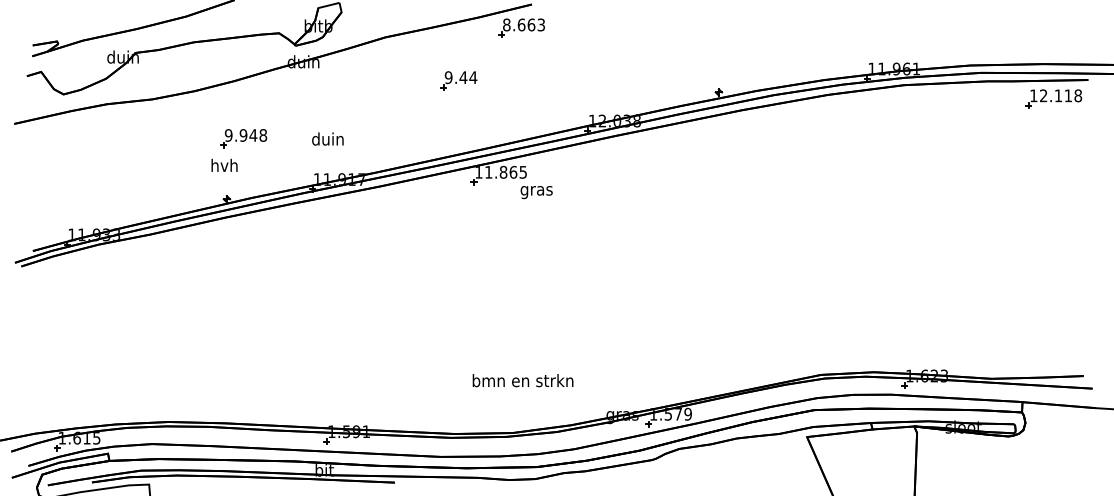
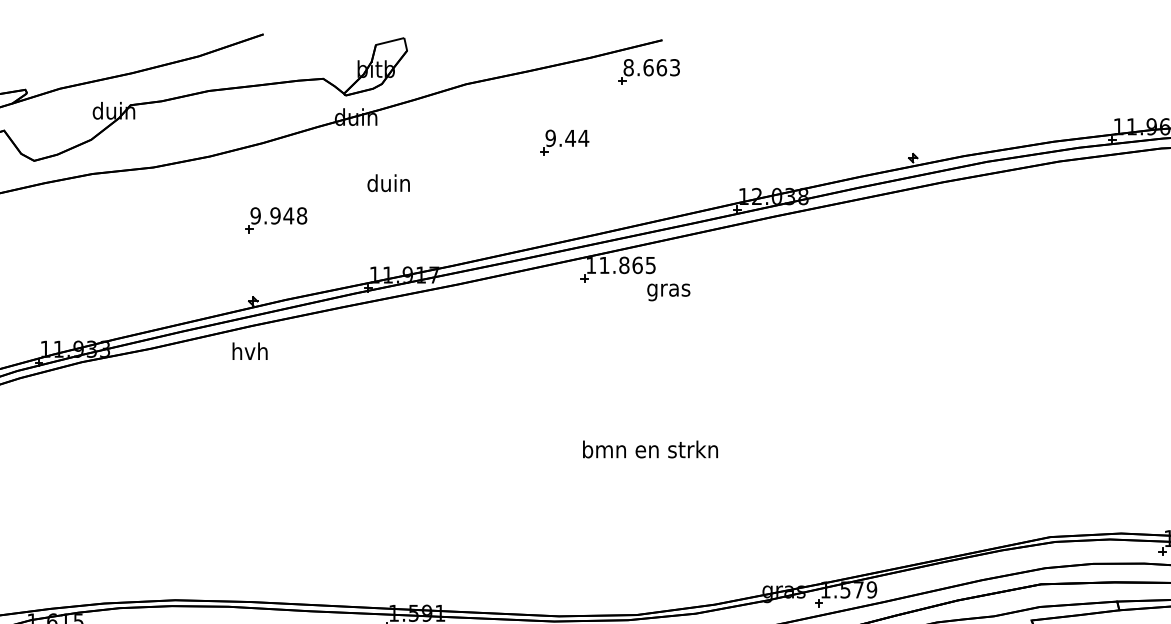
text: (327, 138) -> (388, 182), moved
text: (224, 164) -> (250, 350), moved
text: (522, 380) -> (649, 449), moved

